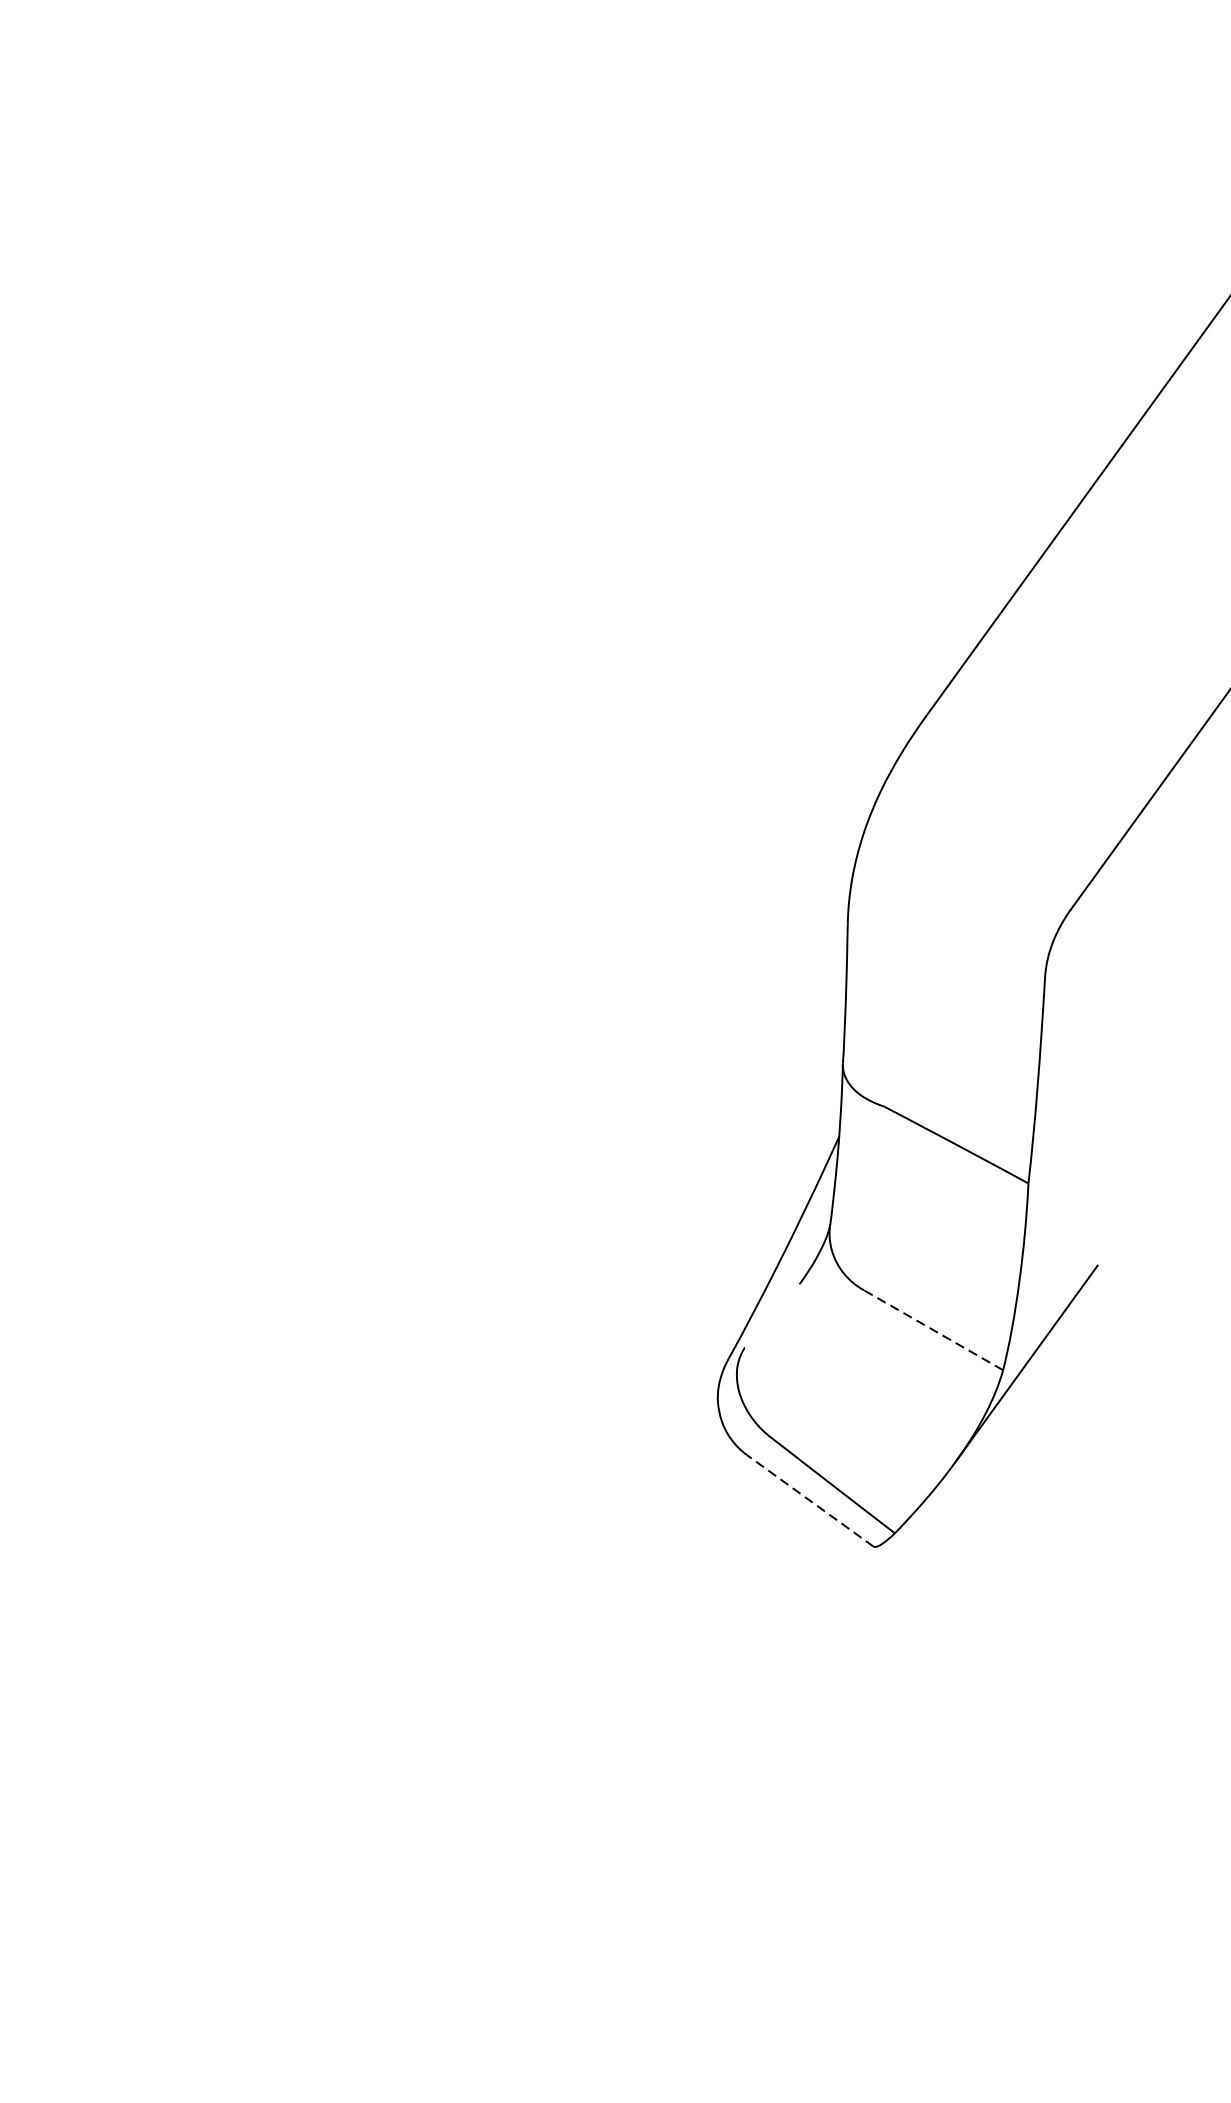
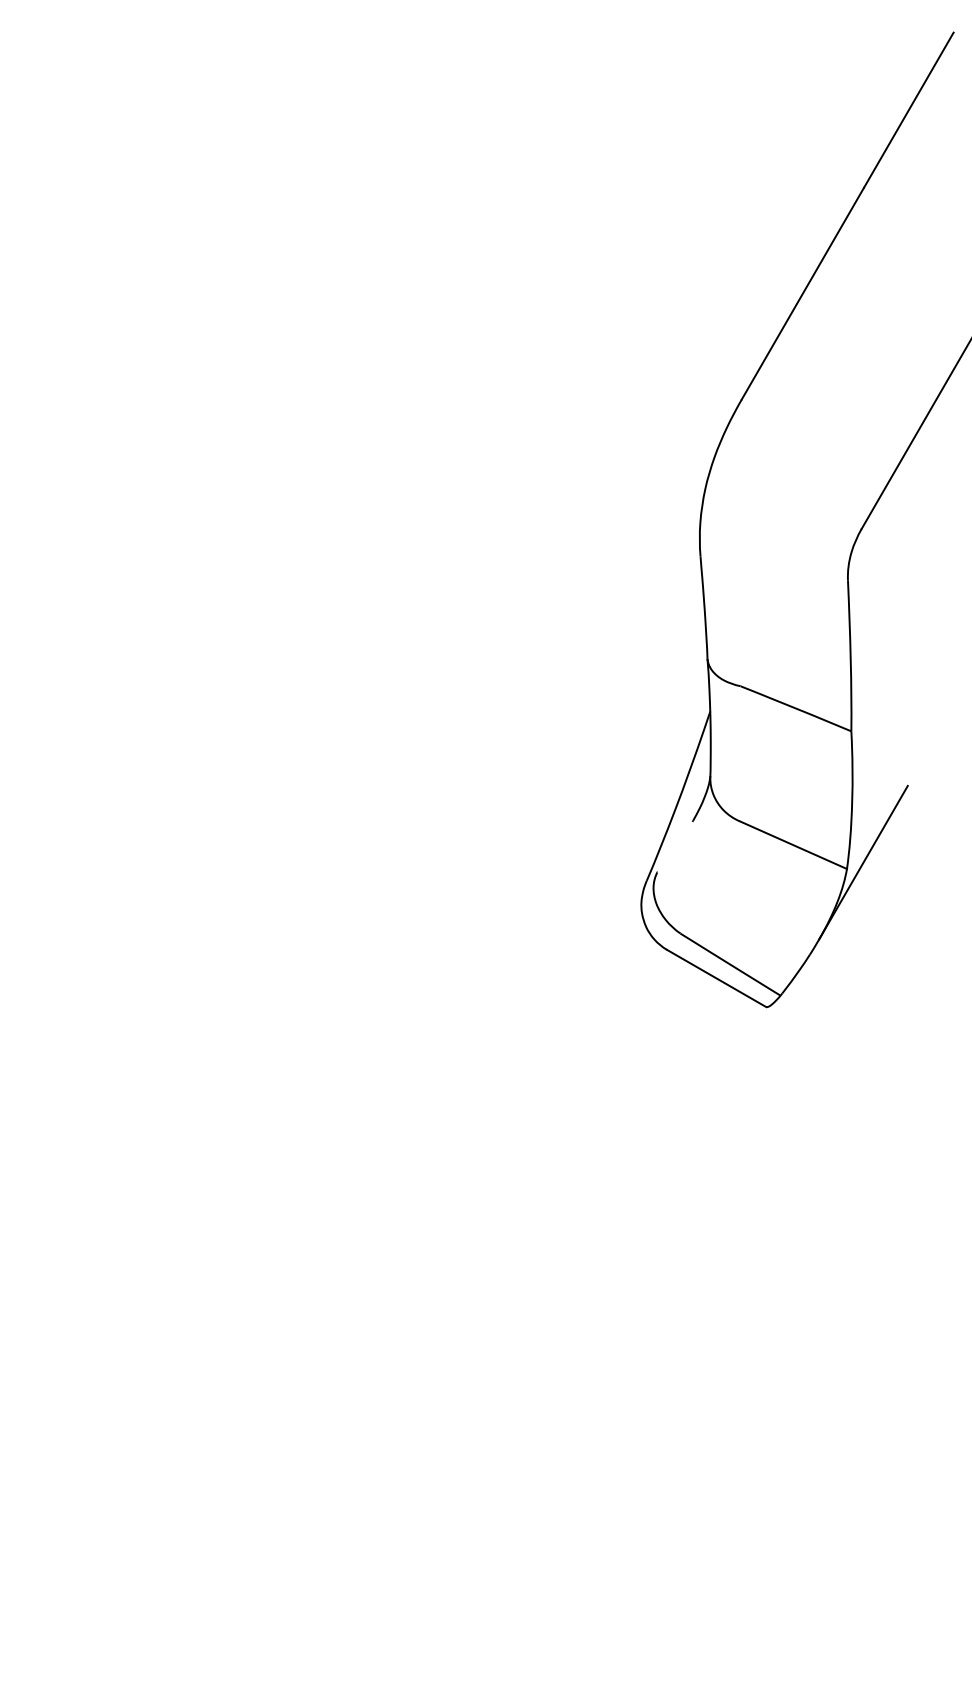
line: (933, 1330) -> (793, 845), dashed -> solid
line: (810, 1500) -> (716, 978), dashed -> solid

